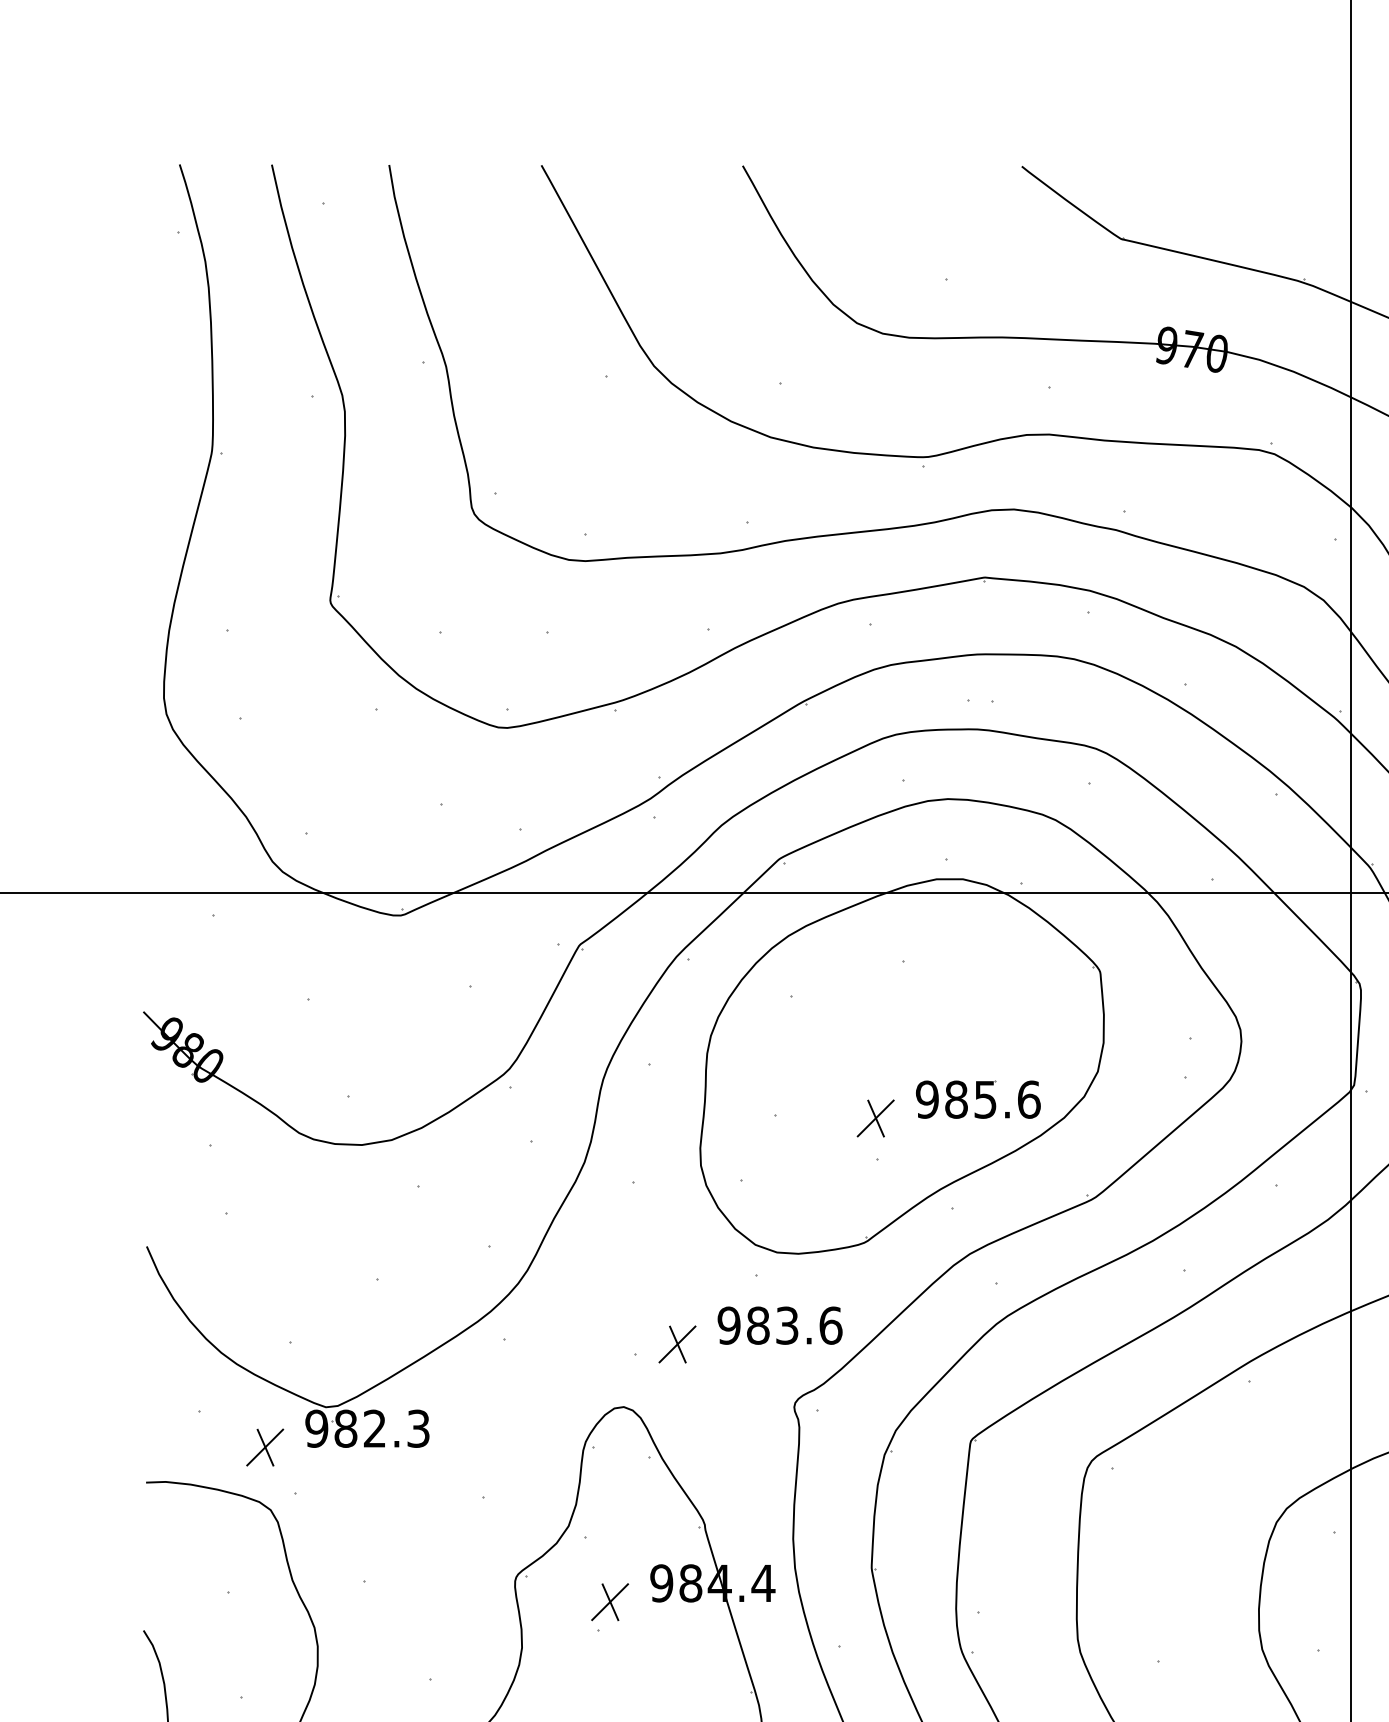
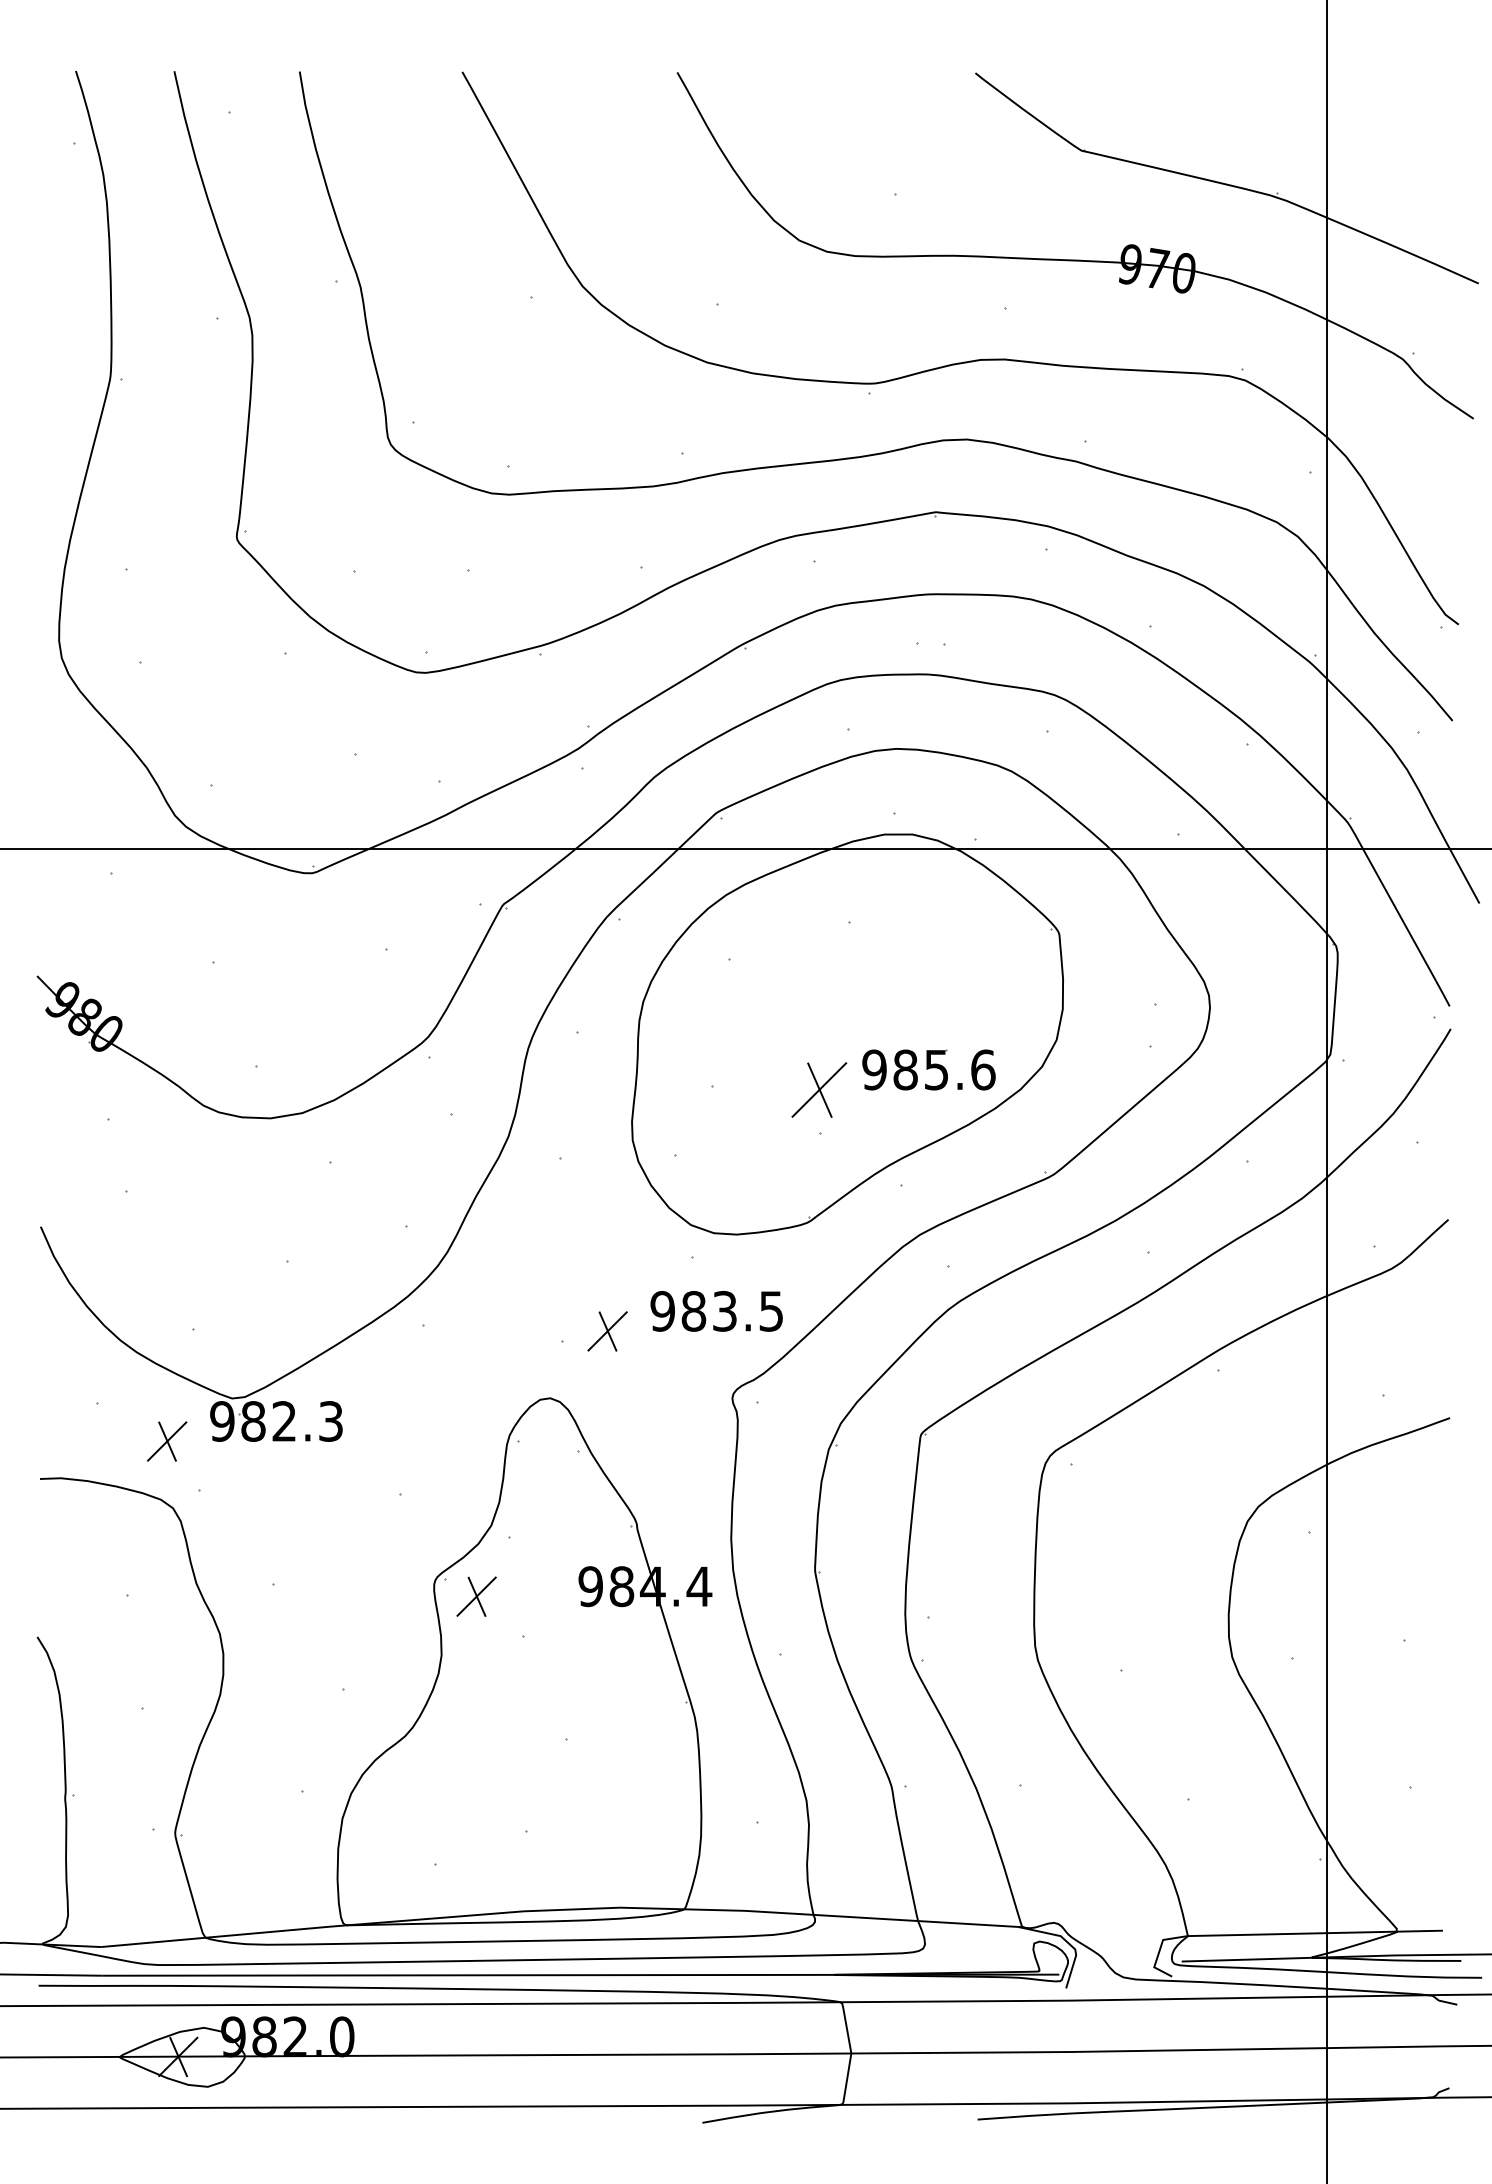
part: (875, 1117) -> (819, 1089), size x1.4
text: (830, 1325) -> (771, 1311), 983.6 -> 983.5
part: (609, 1601) -> (476, 1596), moved

